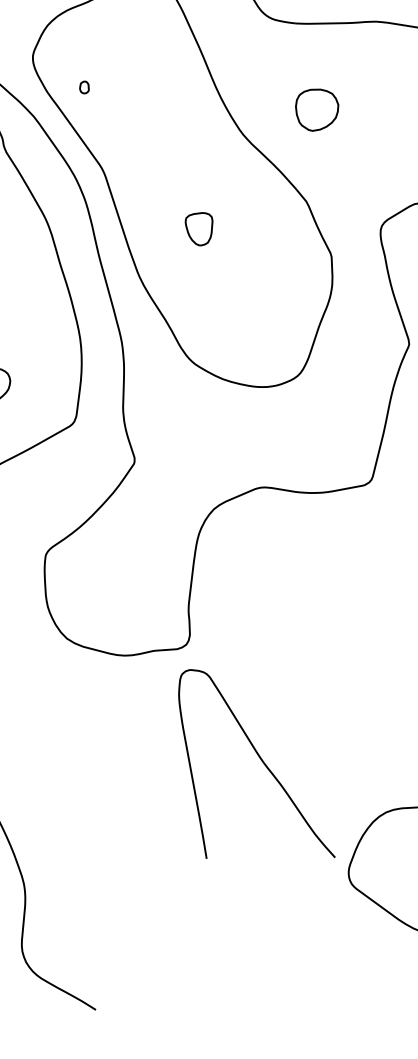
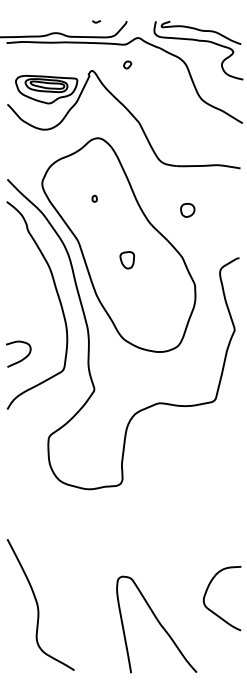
part: (84, 86) -> (94, 198), moved
part: (316, 110) -> (187, 210), size x0.62
part: (197, 229) -> (126, 260), moved
curve: (260, 761) -> (158, 623), moved

